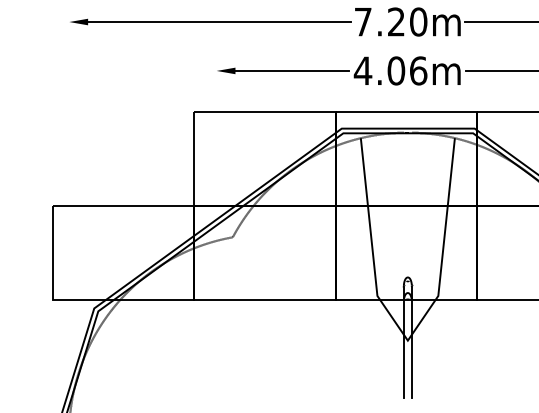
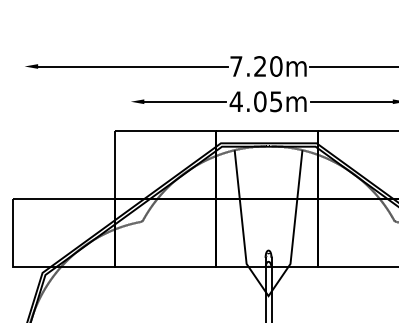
text: (418, 70) -> (276, 101), 4.06m -> 4.05m

